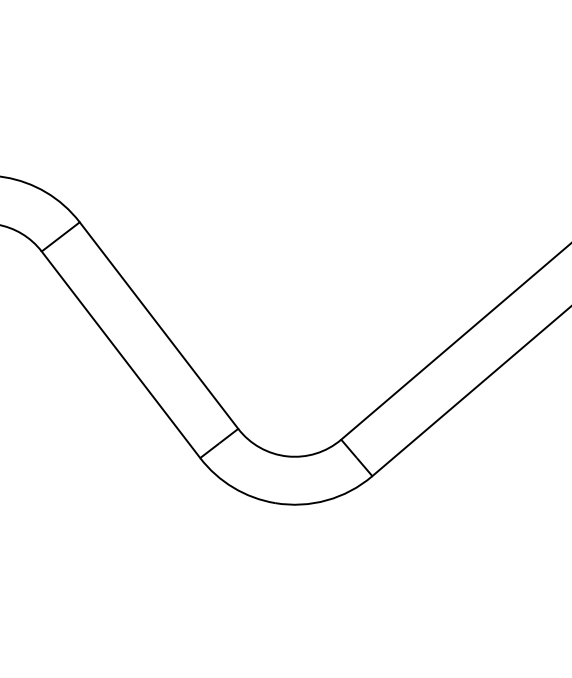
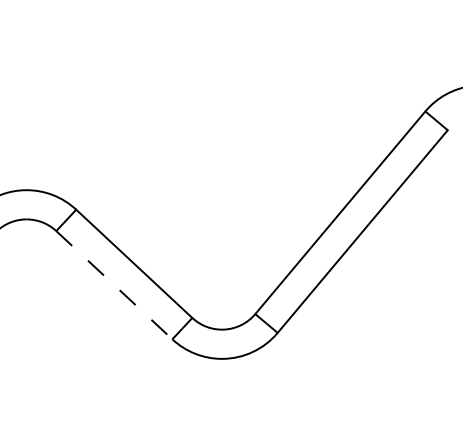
line: (121, 355) -> (114, 285), solid -> dashed

